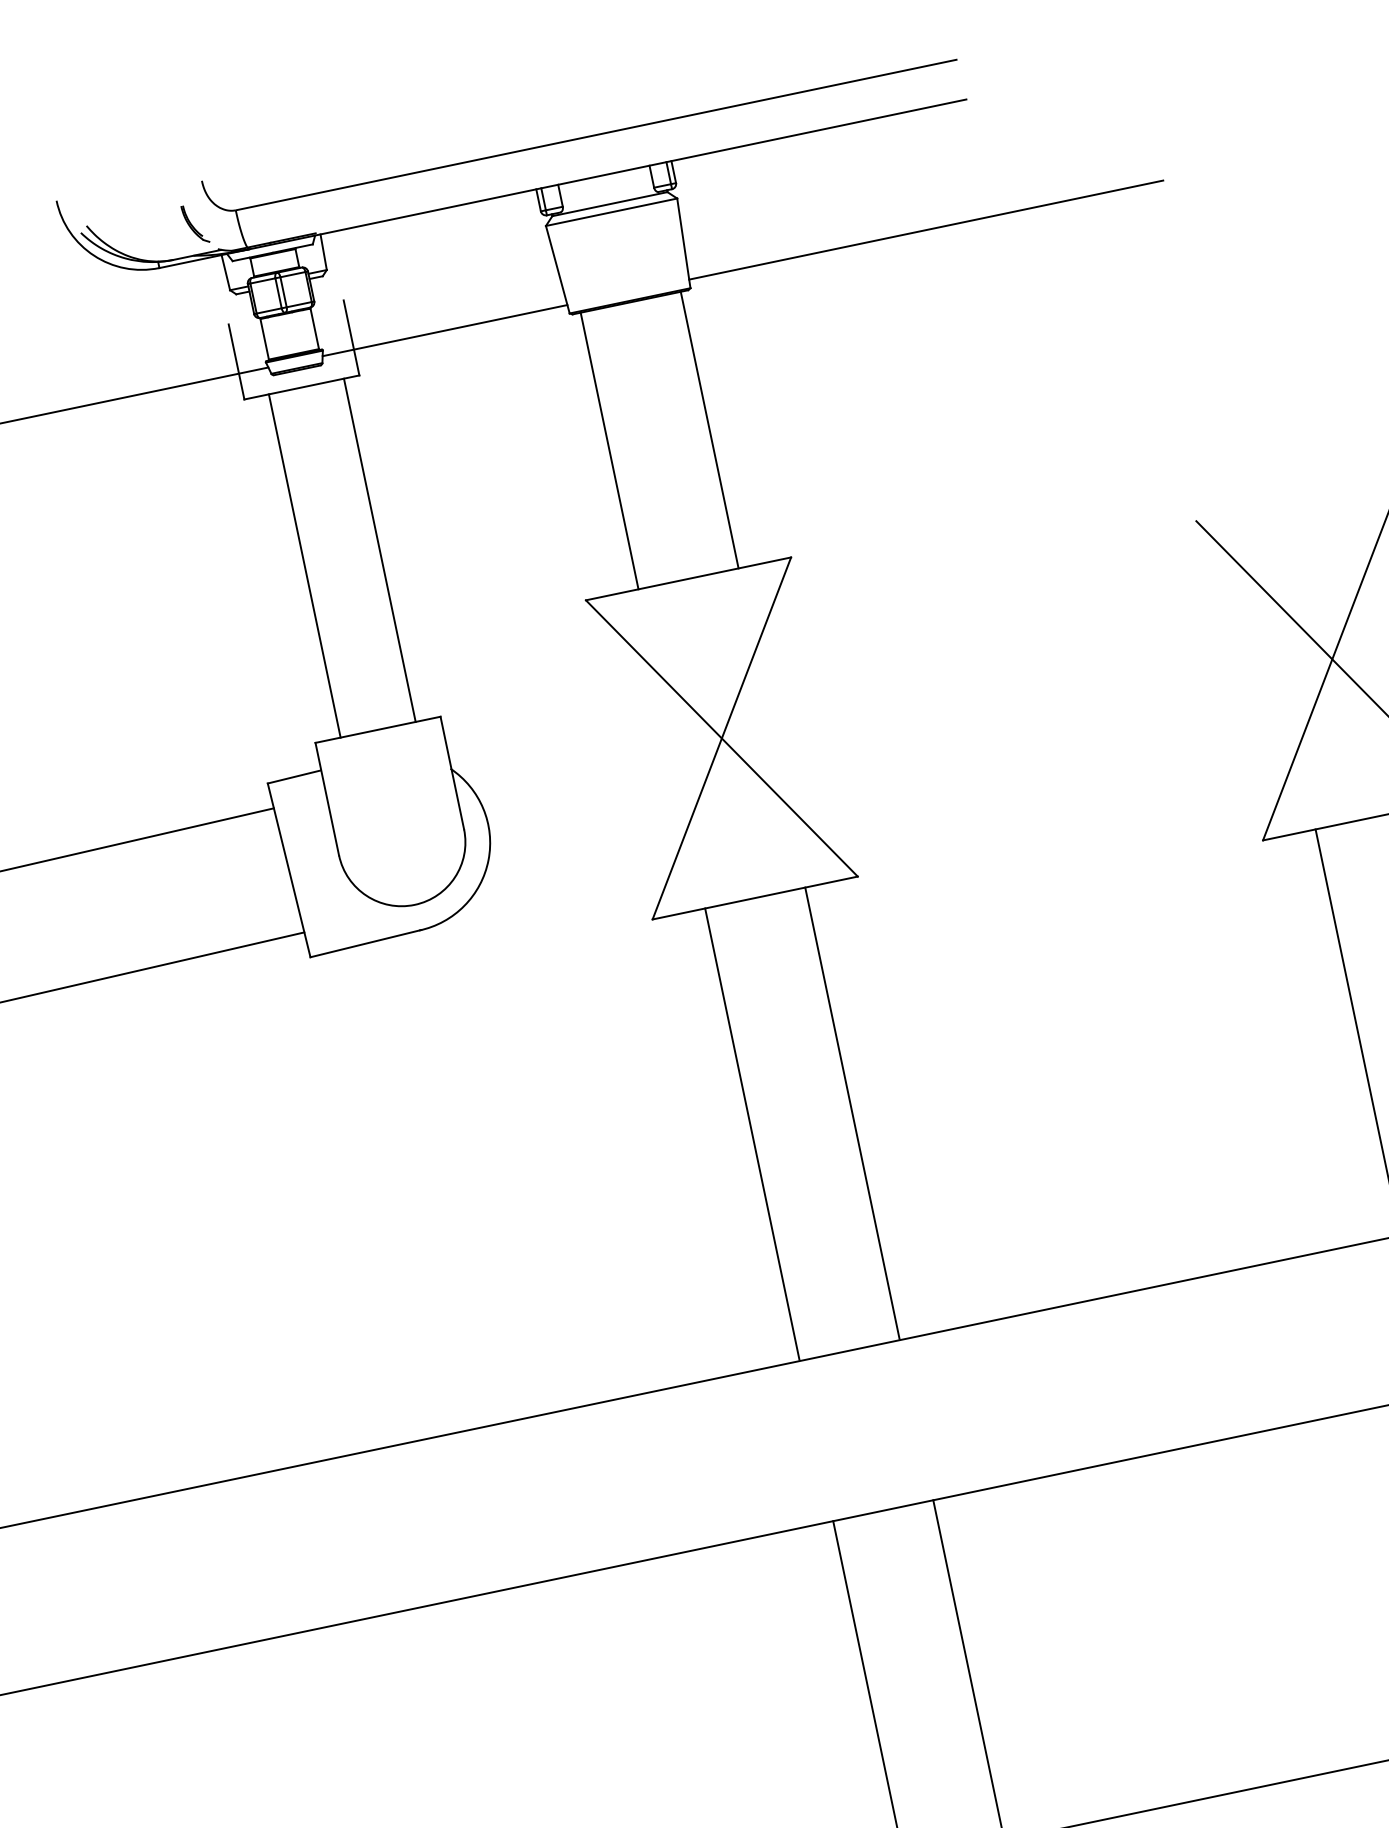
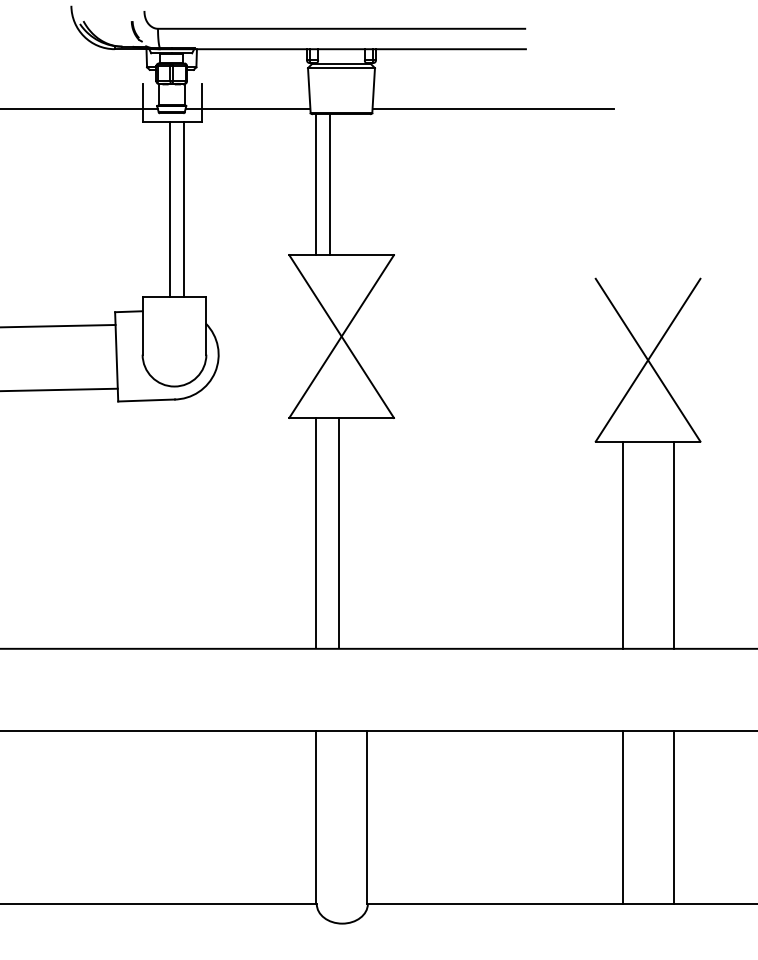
line: (710, 429) -> (330, 184), moved
line: (379, 550) -> (169, 209), moved
line: (304, 565) -> (184, 209), moved
line: (852, 1111) -> (339, 532), moved

